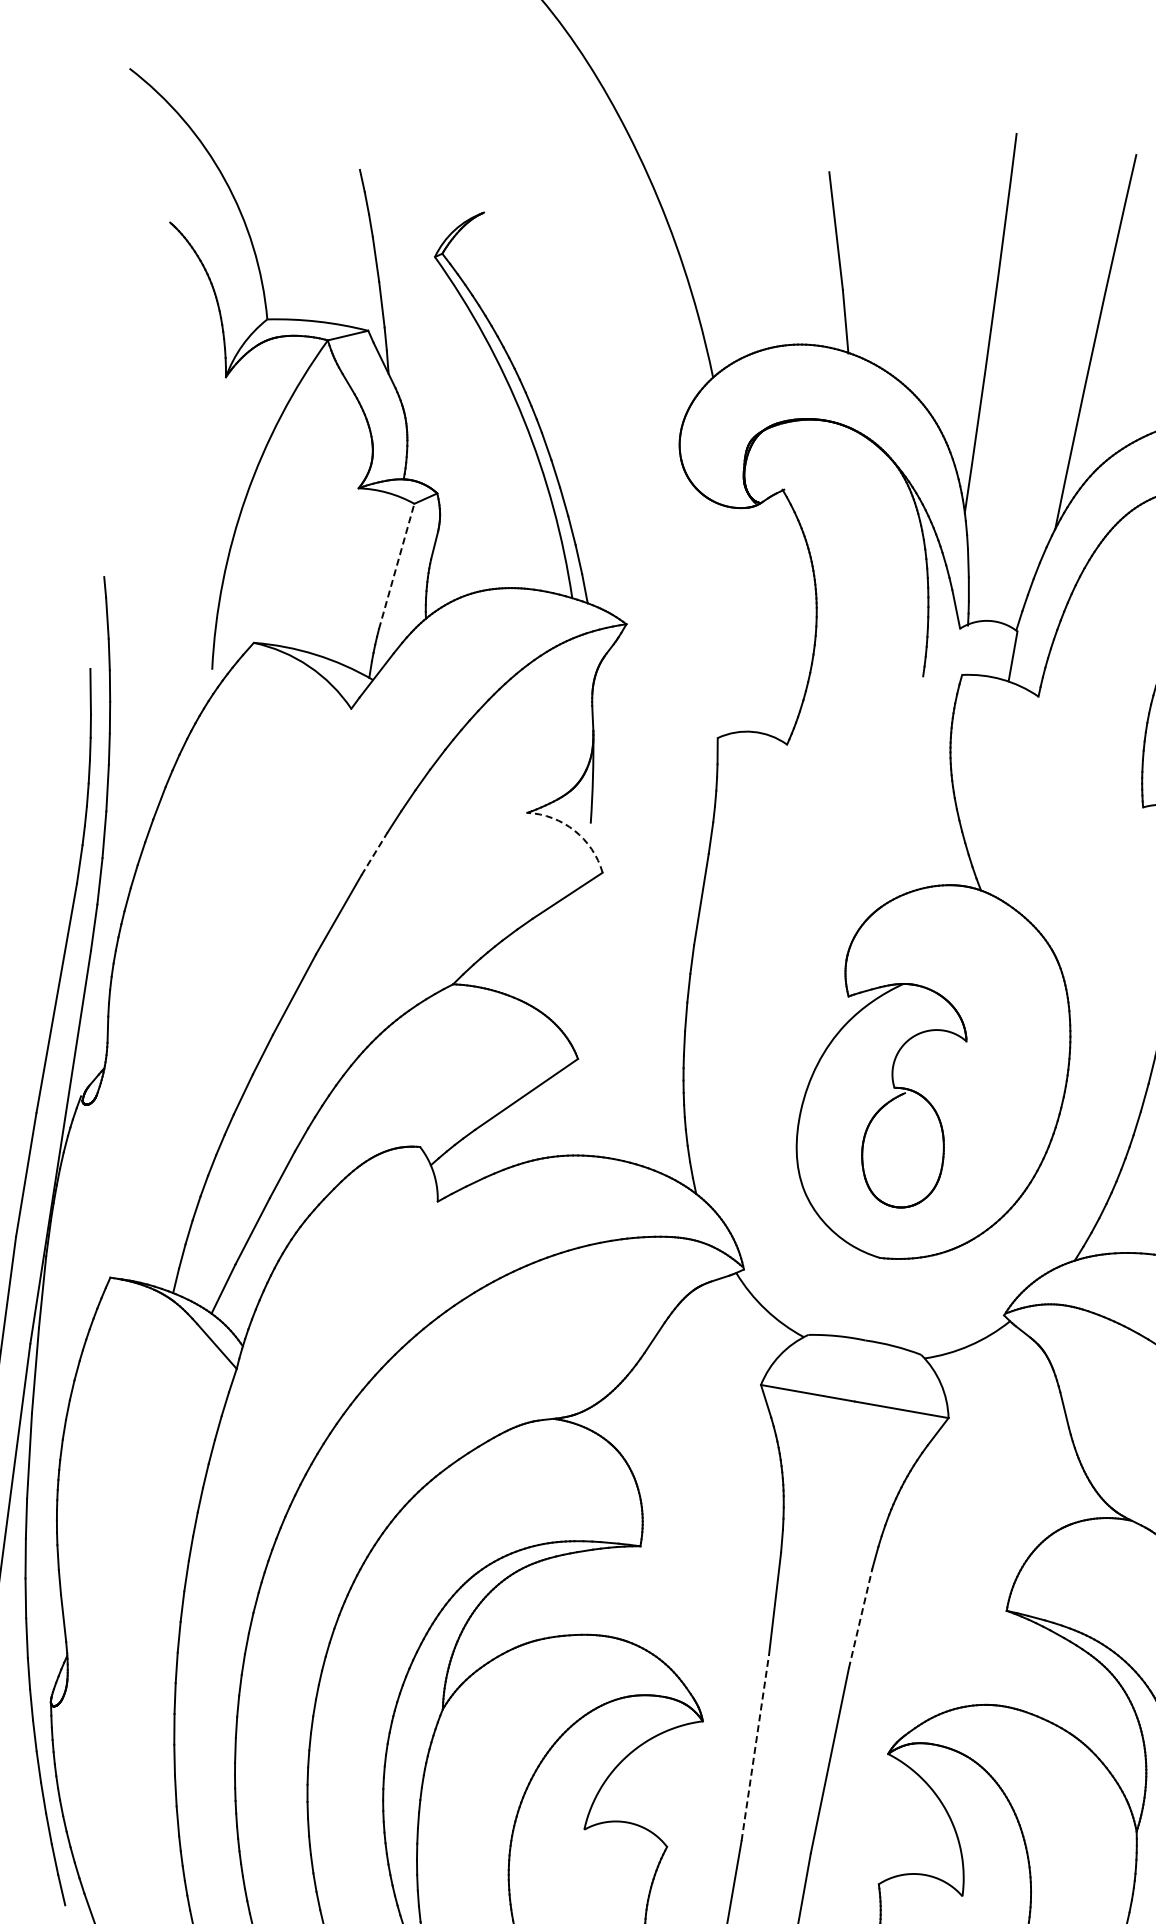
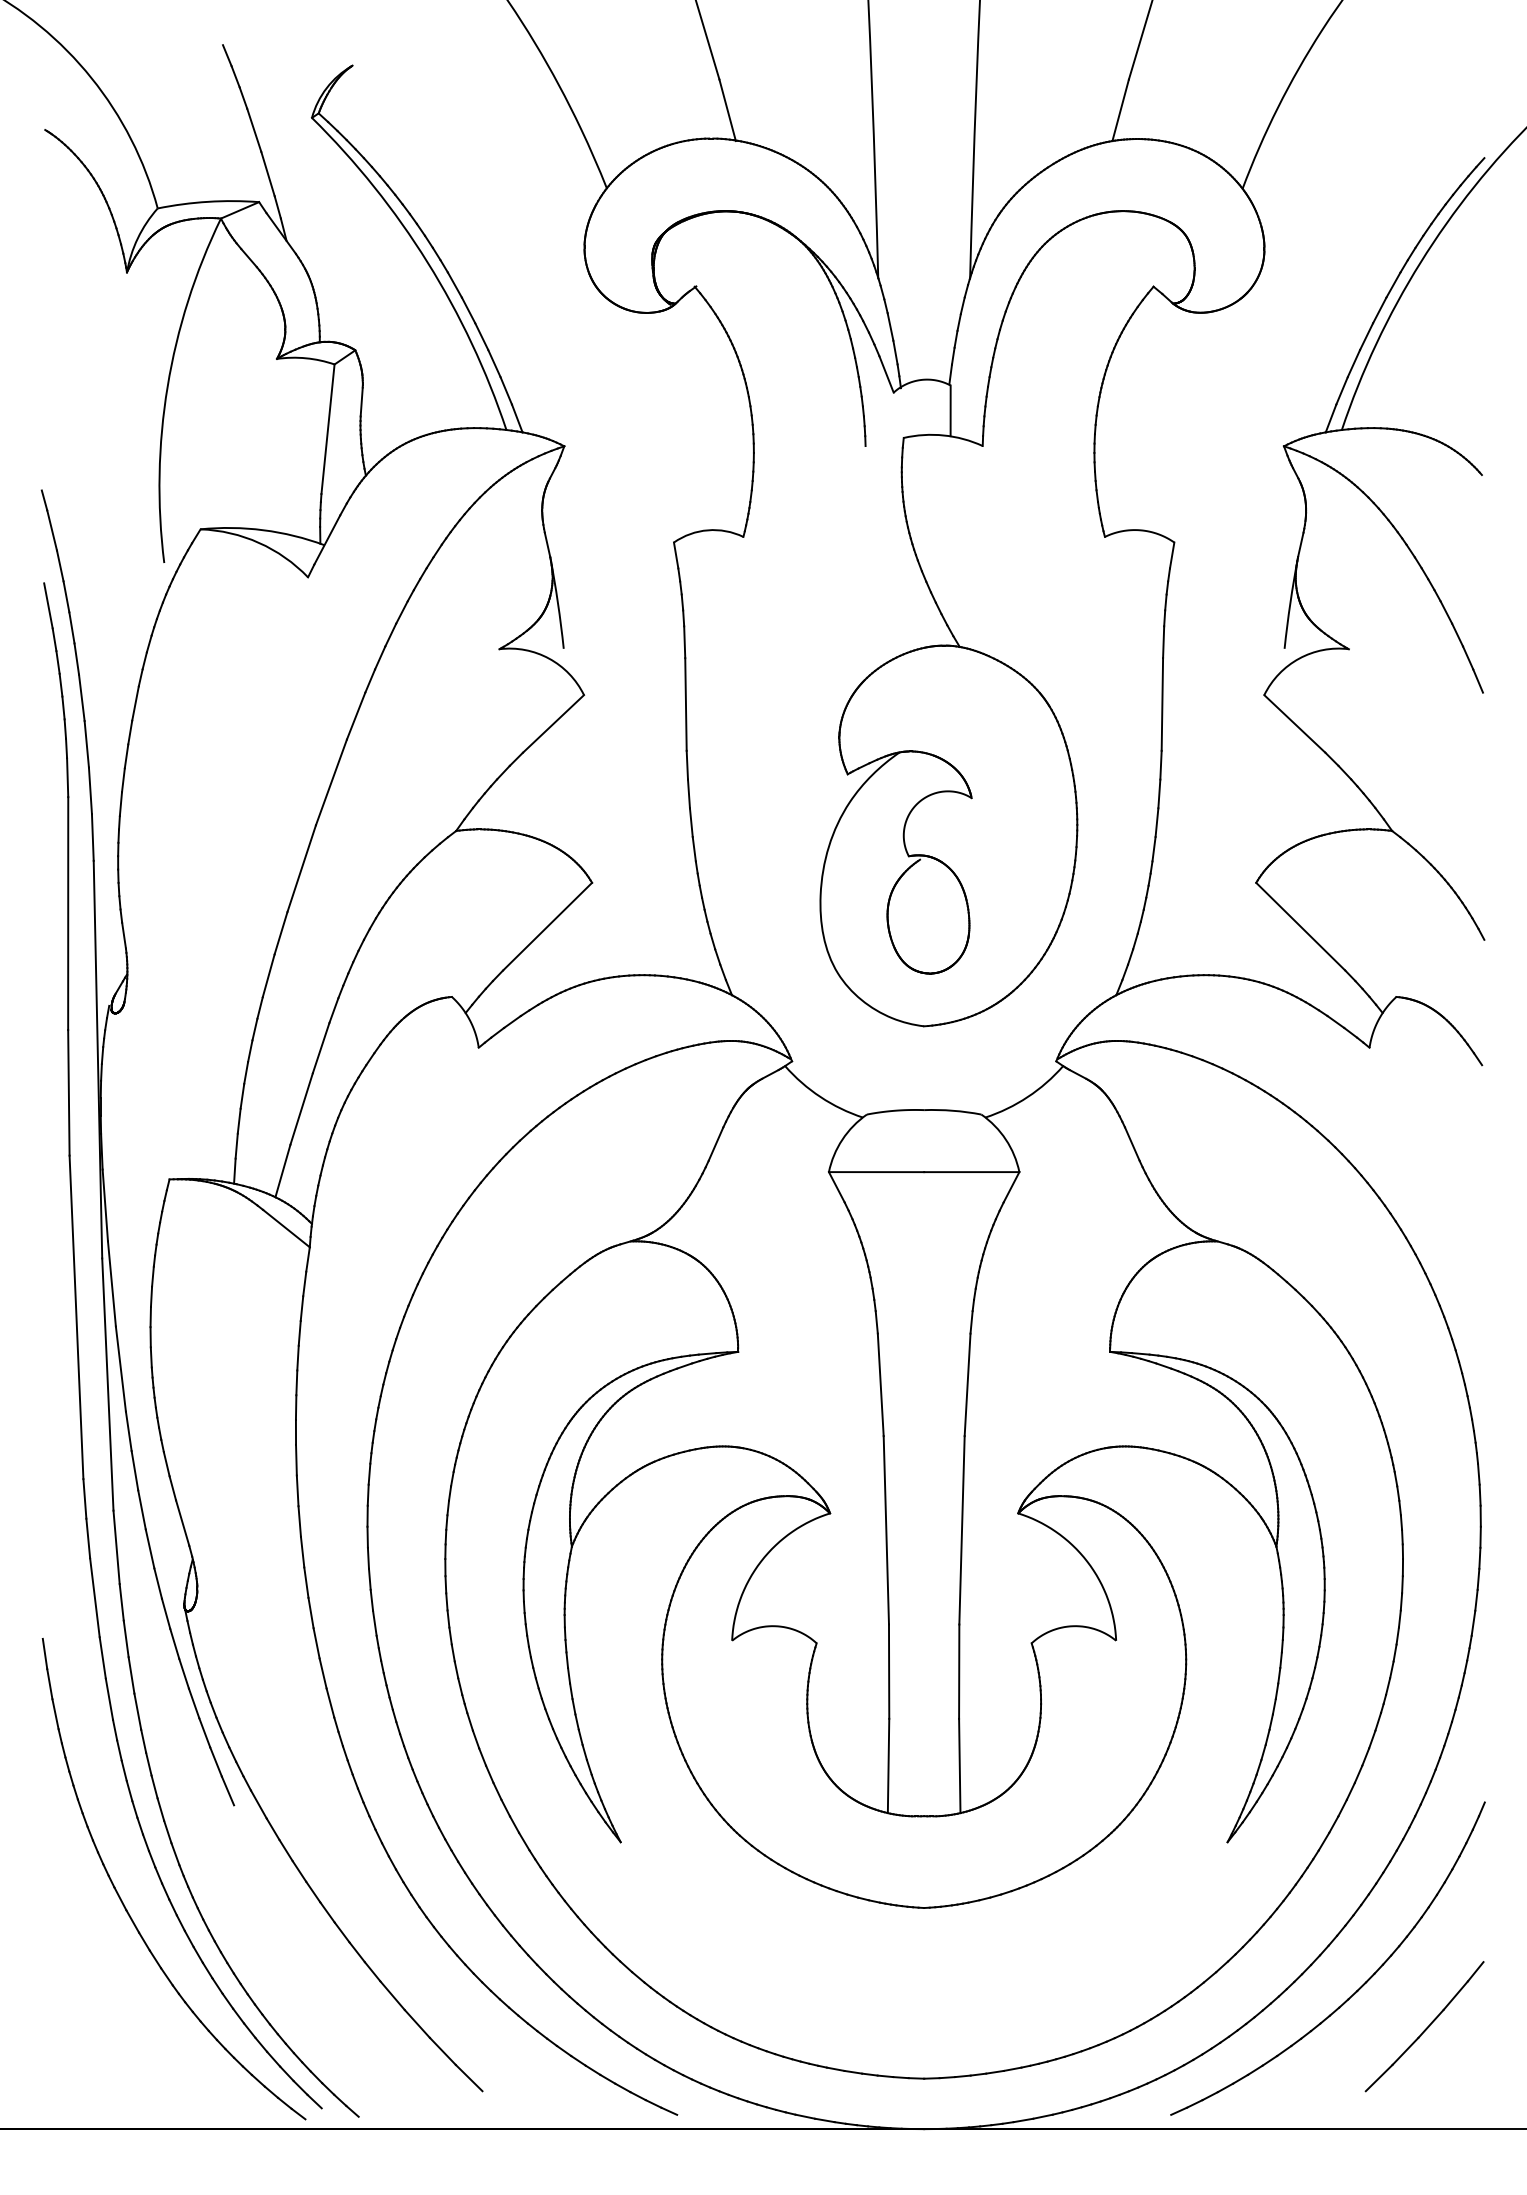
line: (397, 565) -> (328, 428), dashed -> solid
arc: (575, 830) -> (549, 658), dashed -> solid
line: (375, 853) -> (356, 715), dashed -> solid
line: (860, 1618) -> (967, 1384), dashed -> solid
line: (755, 1746) -> (886, 1529), dashed -> solid

